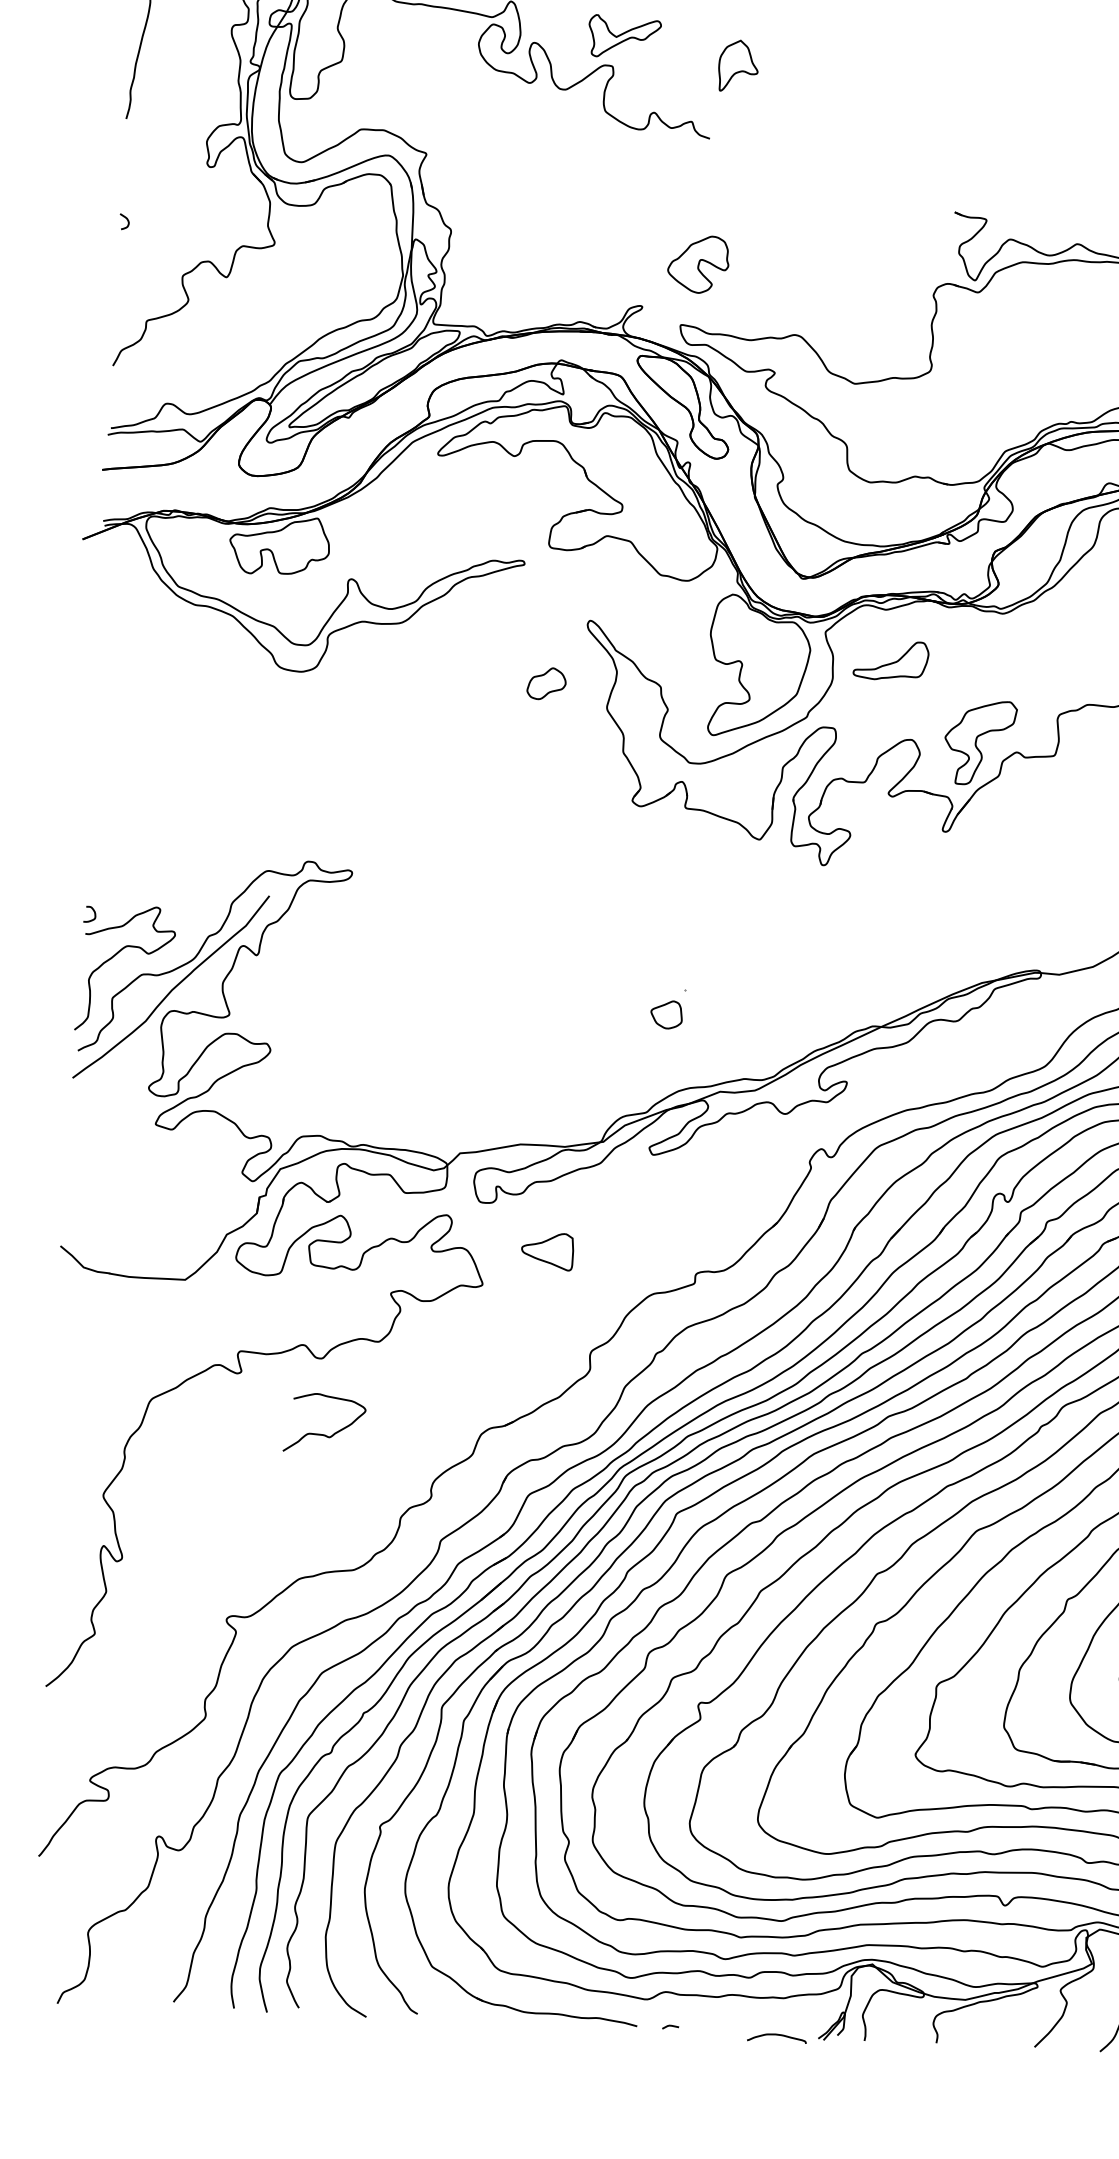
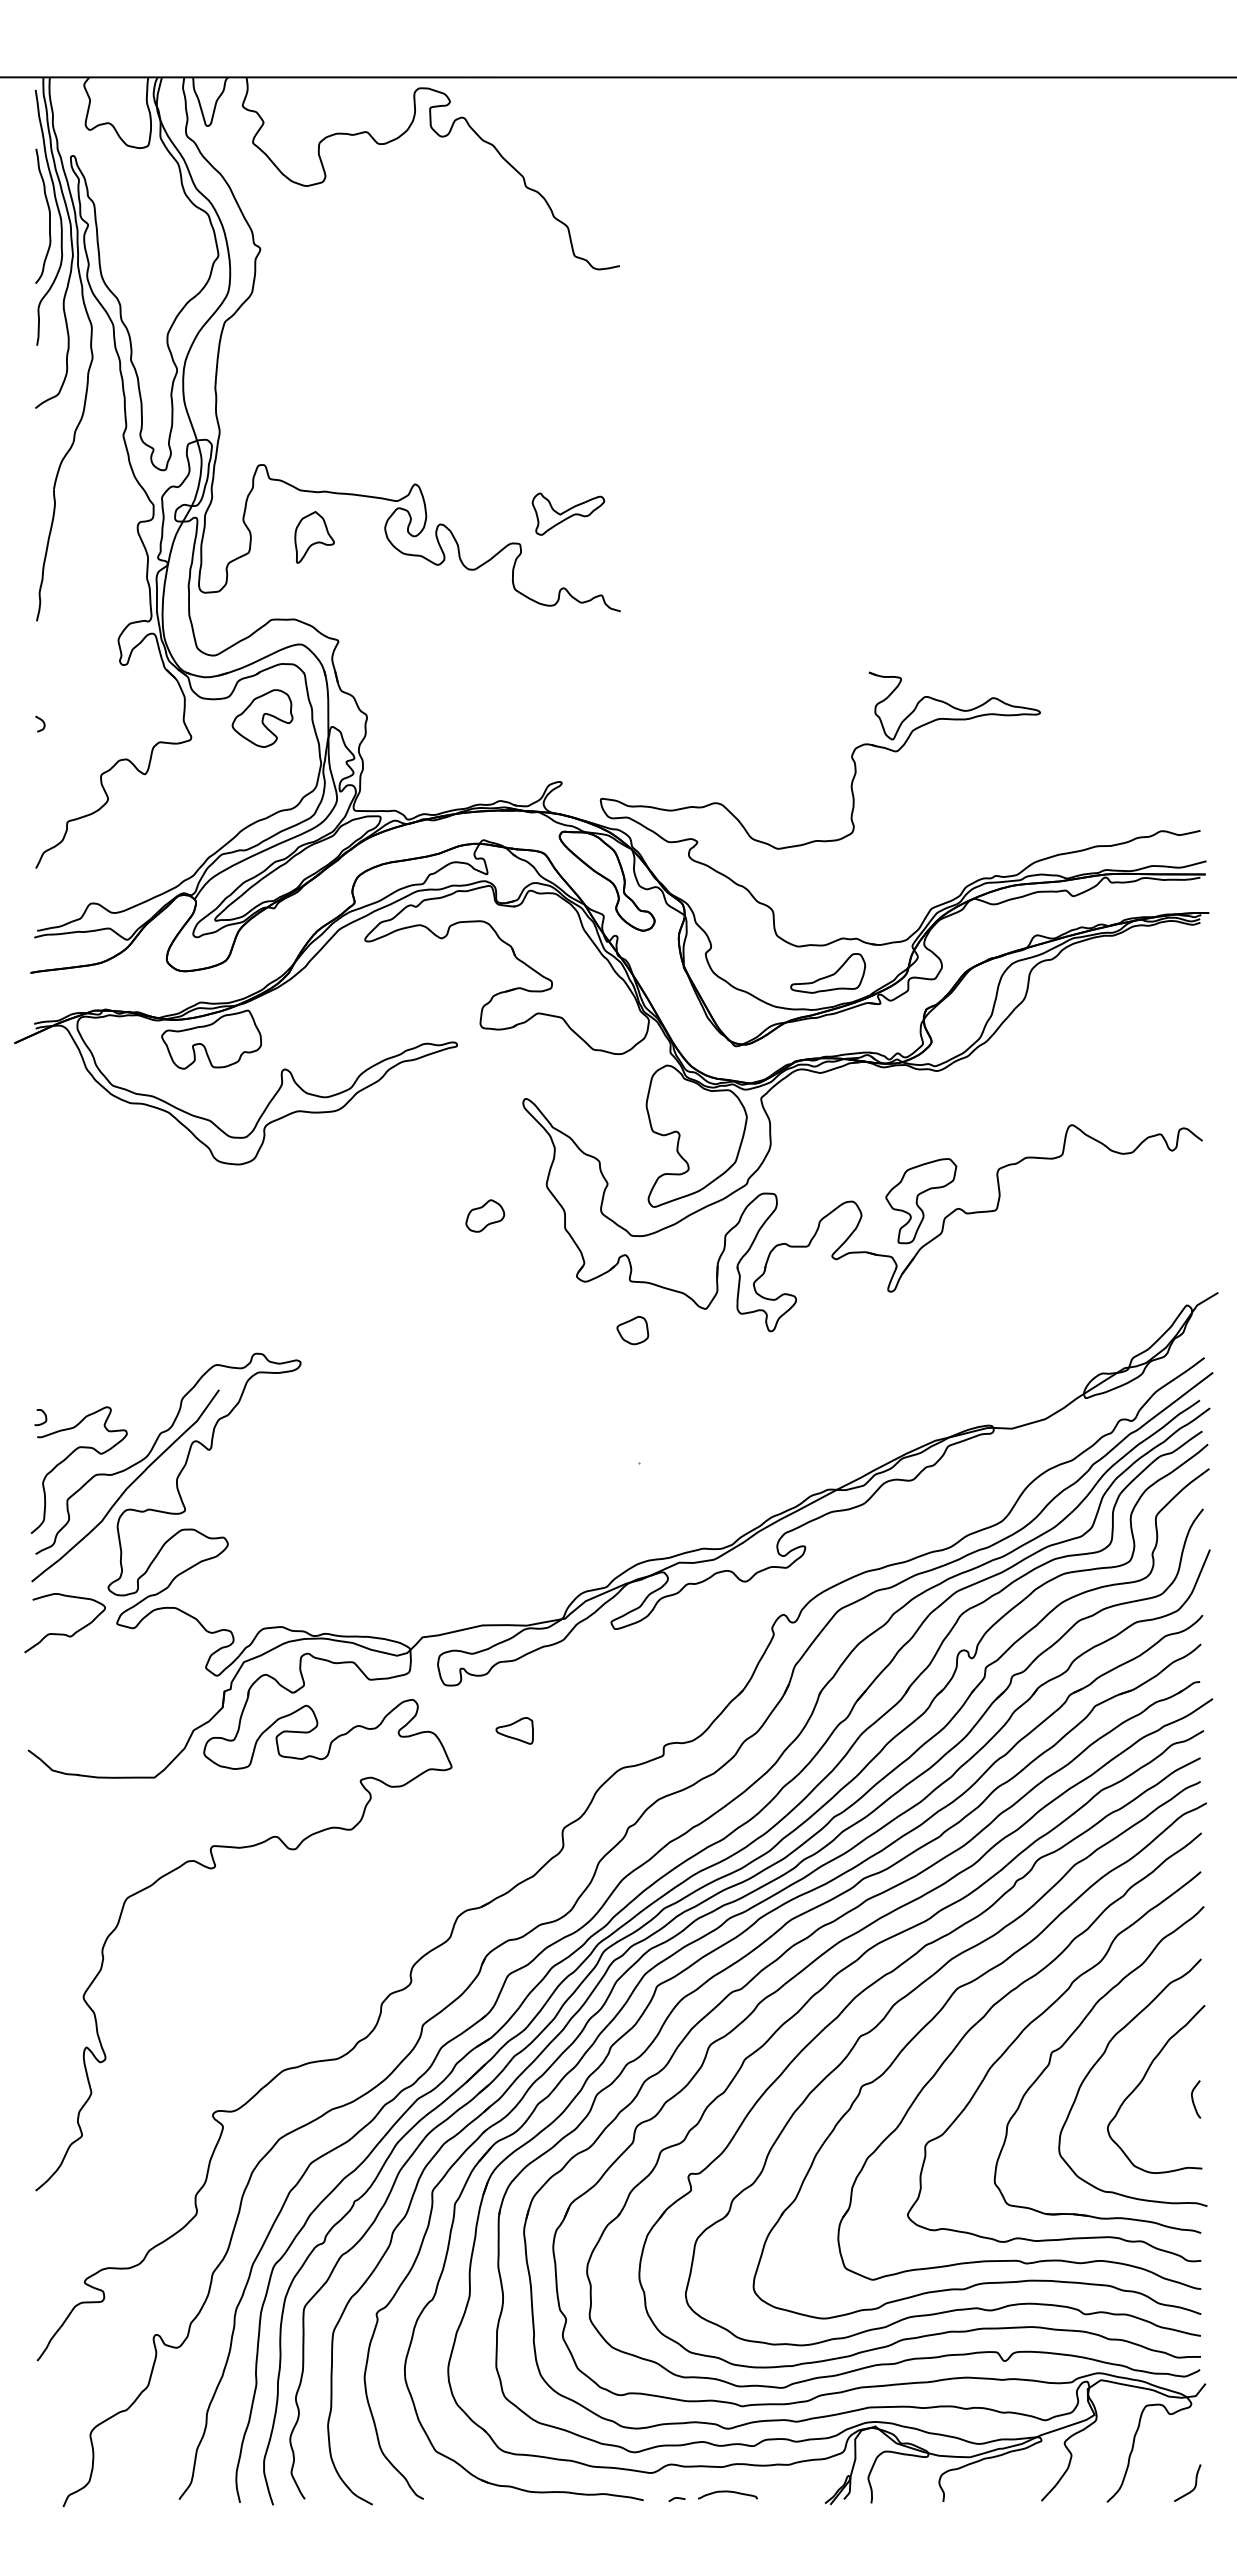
part: (624, 36) -> (568, 513), moved
part: (738, 66) -> (314, 537), moved
part: (698, 264) -> (262, 718), moved
part: (891, 660) -> (828, 973), moved
part: (546, 683) -> (485, 1215), moved
part: (666, 1014) -> (632, 1330), moved
part: (547, 1250) -> (514, 1730), size x0.71
curve: (323, 1433) -> (64, 1633), moved
curve: (776, 2035) -> (727, 2492), moved

